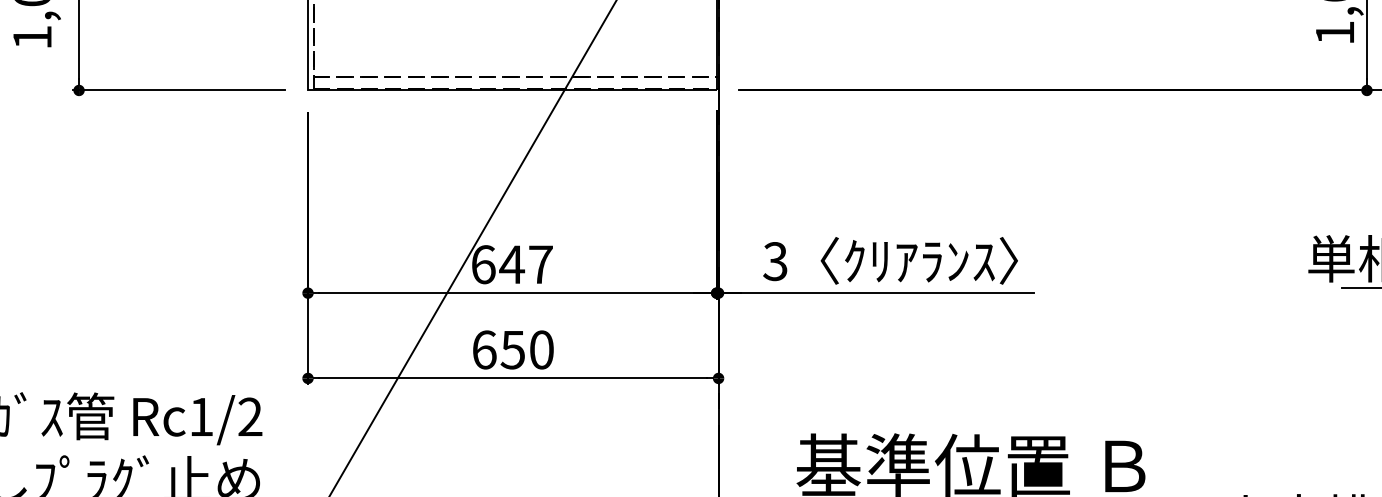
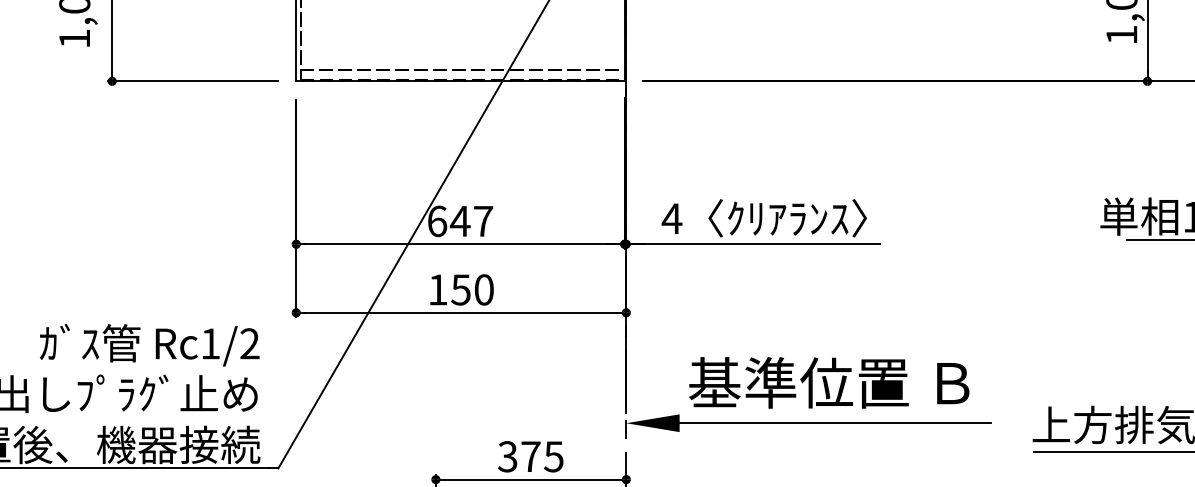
text: (774, 261) -> (671, 218), 3 -> 4
text: (484, 349) -> (438, 289), 650 -> 150

